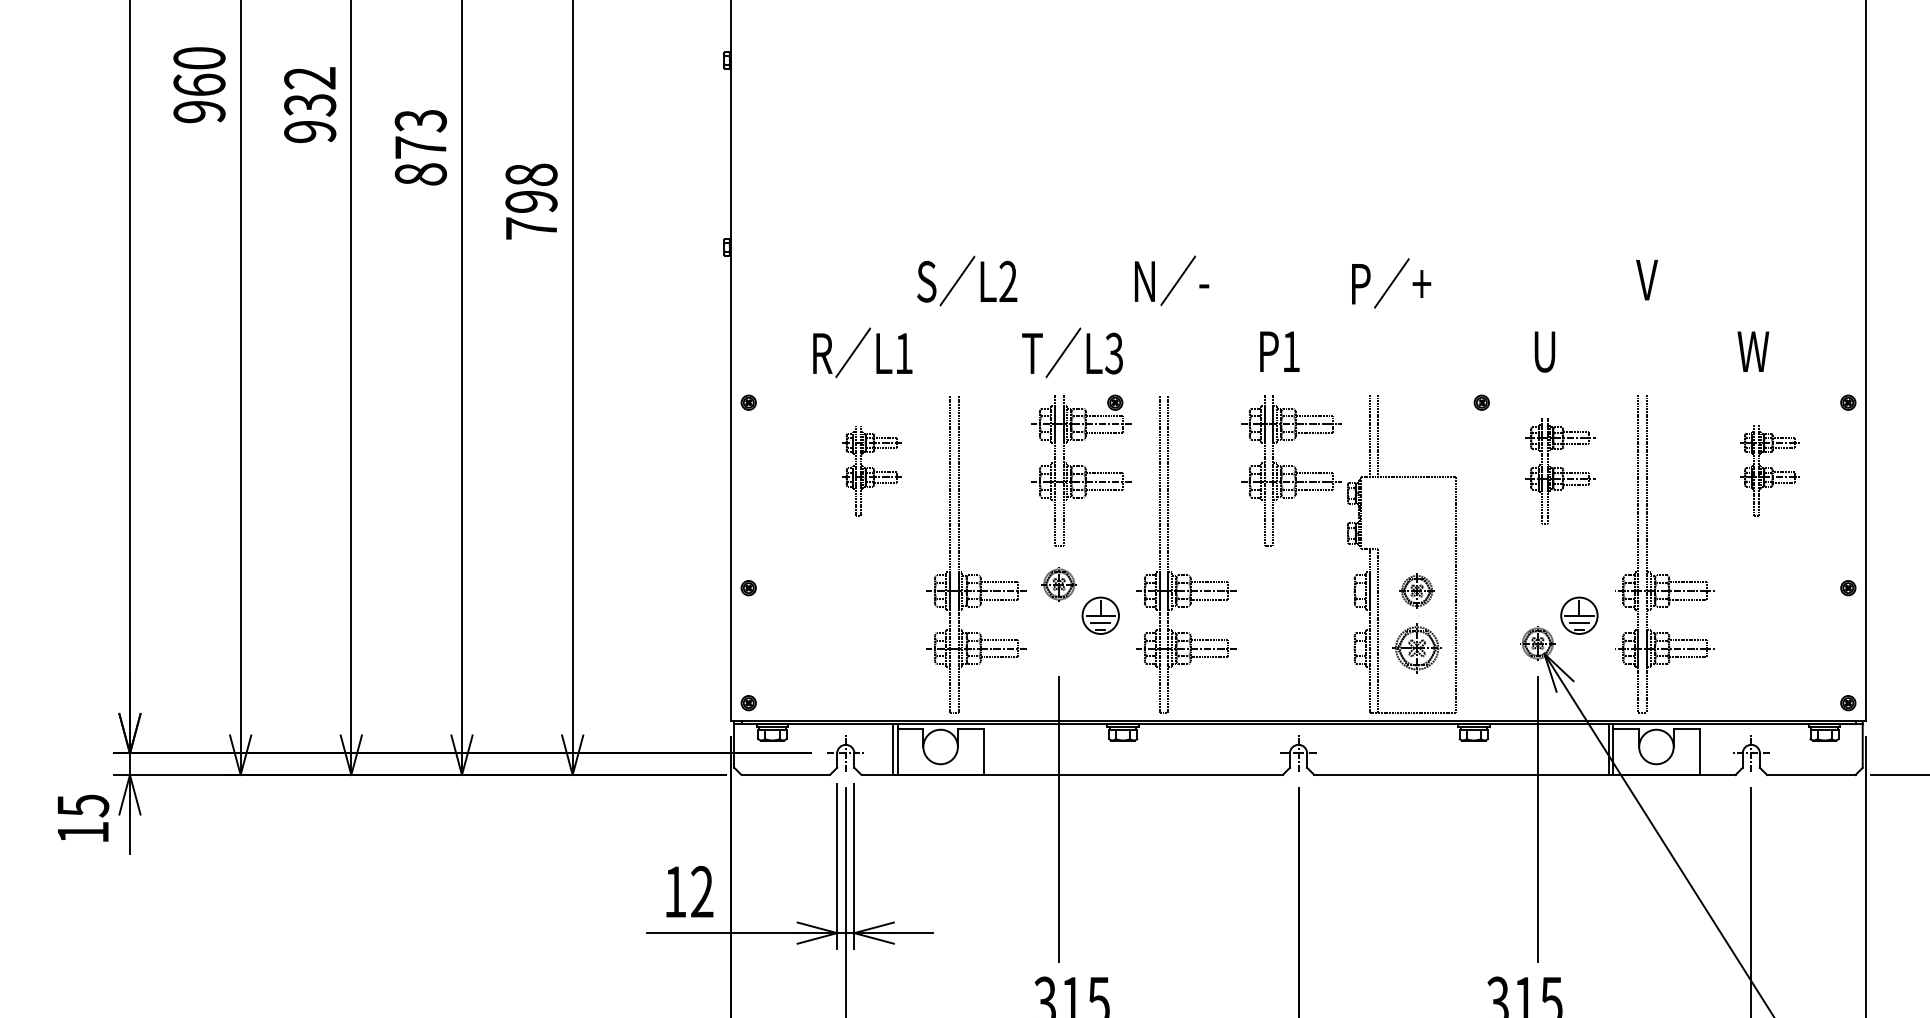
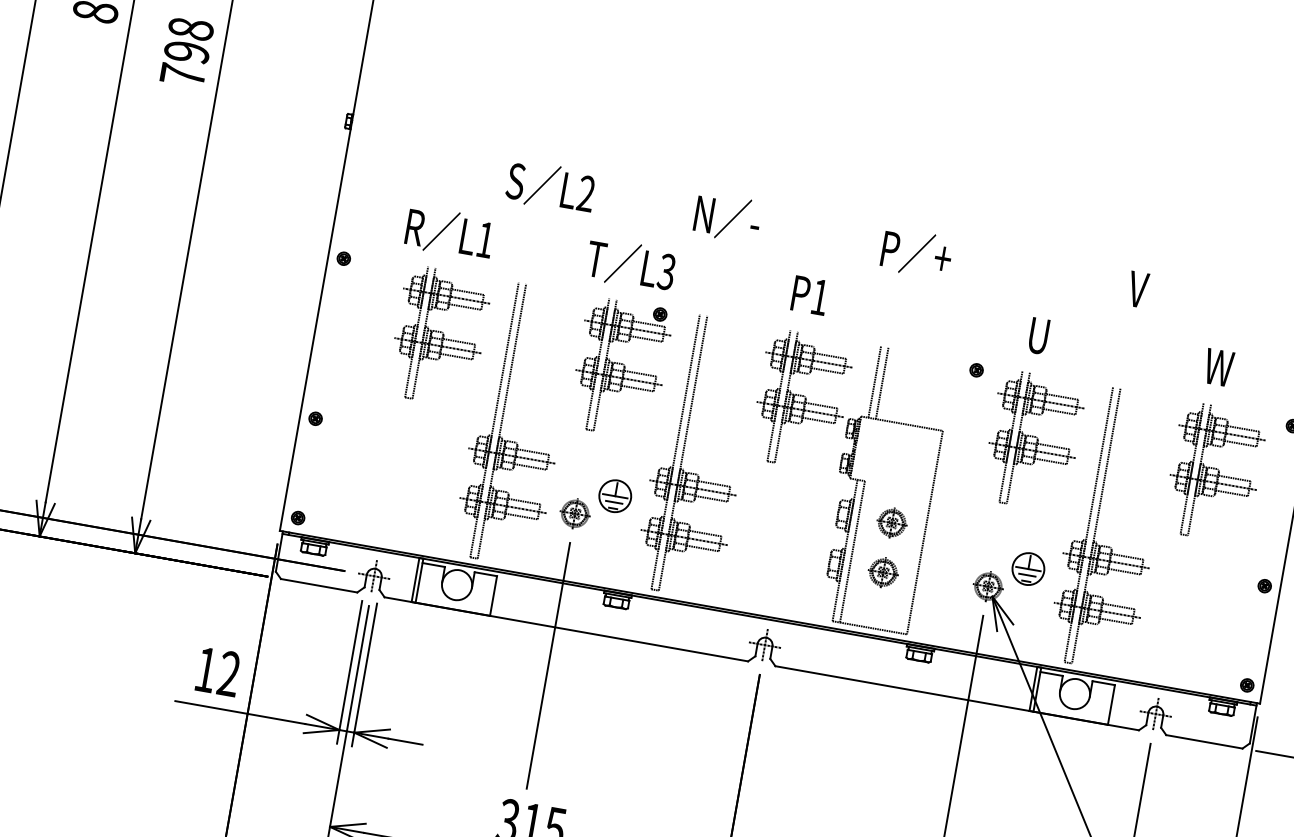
part: (871, 470) -> (439, 335), size x1.67
part: (1560, 470) -> (1034, 440), size x1.43
part: (1769, 470) -> (1214, 472), size x1.67
part: (1058, 584) -> (574, 513), moved
part: (1416, 648) -> (882, 572), size x0.71

